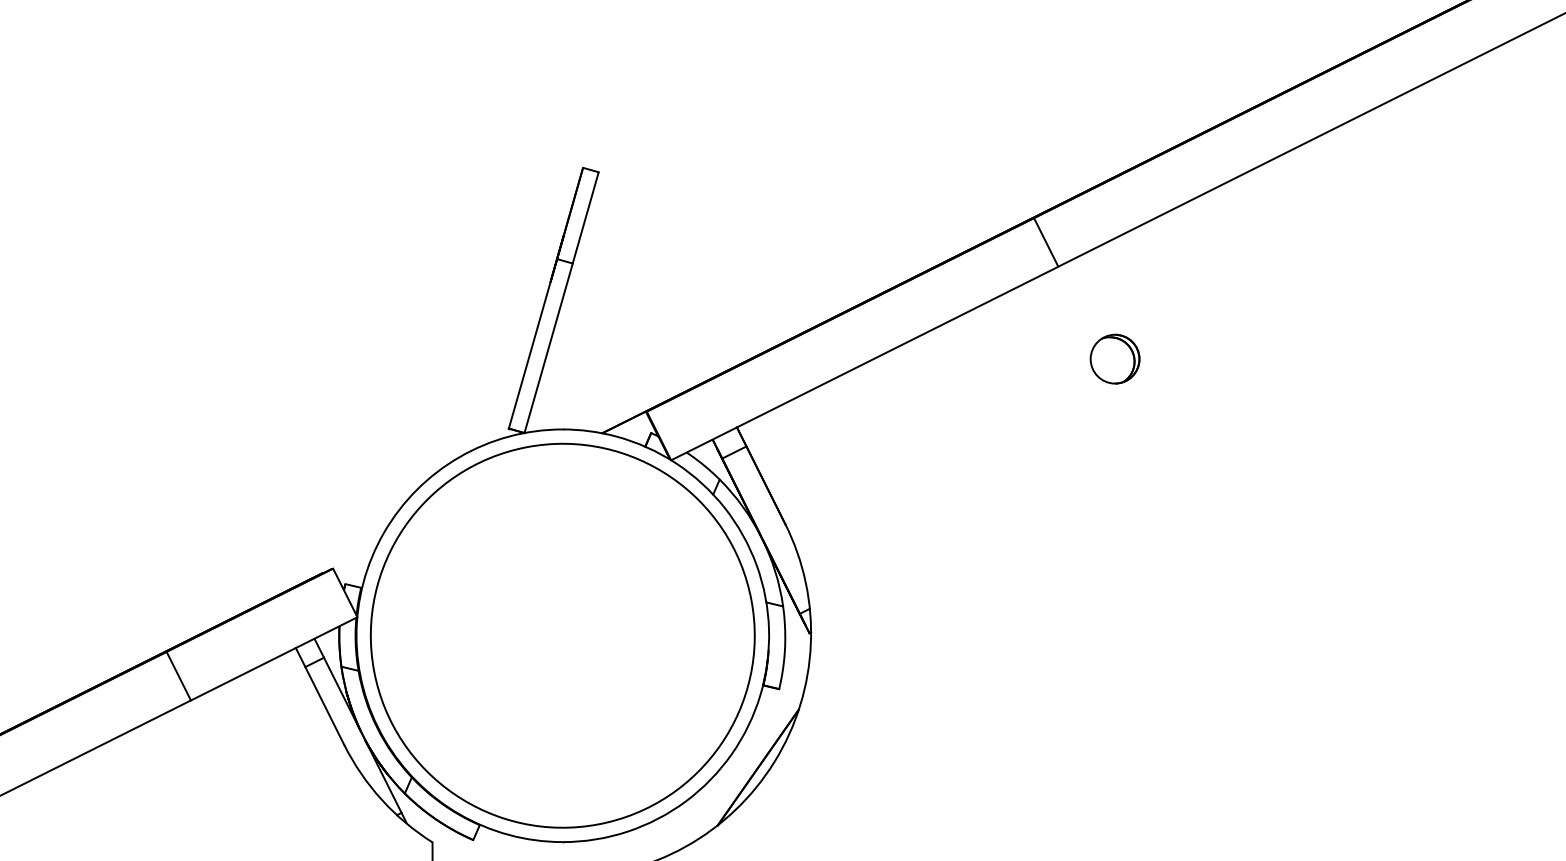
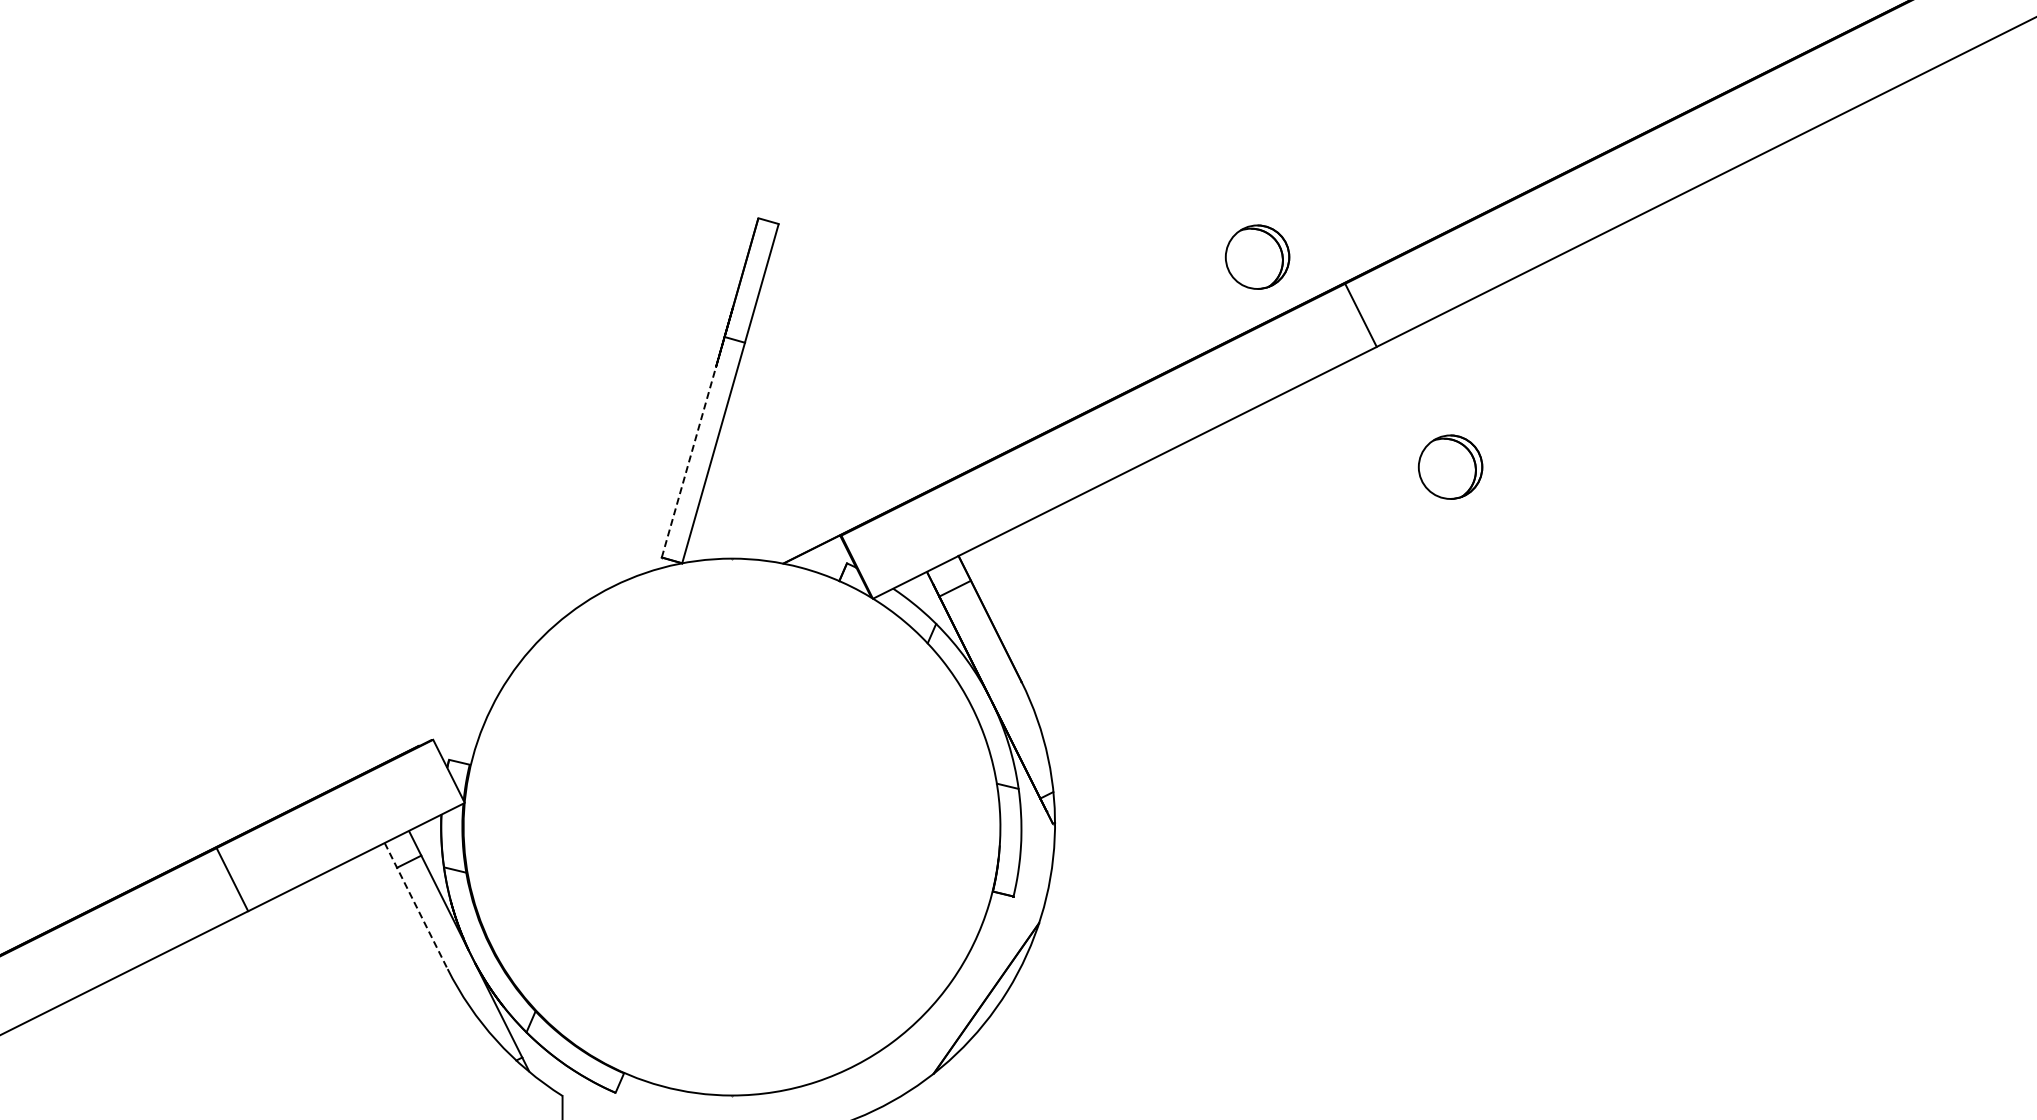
part: (966, 197) -> (1257, 256), added
line: (533, 344) -> (693, 447), solid -> dashed
part: (562, 635) -> (731, 826), removed
line: (320, 696) -> (416, 906), solid -> dashed

